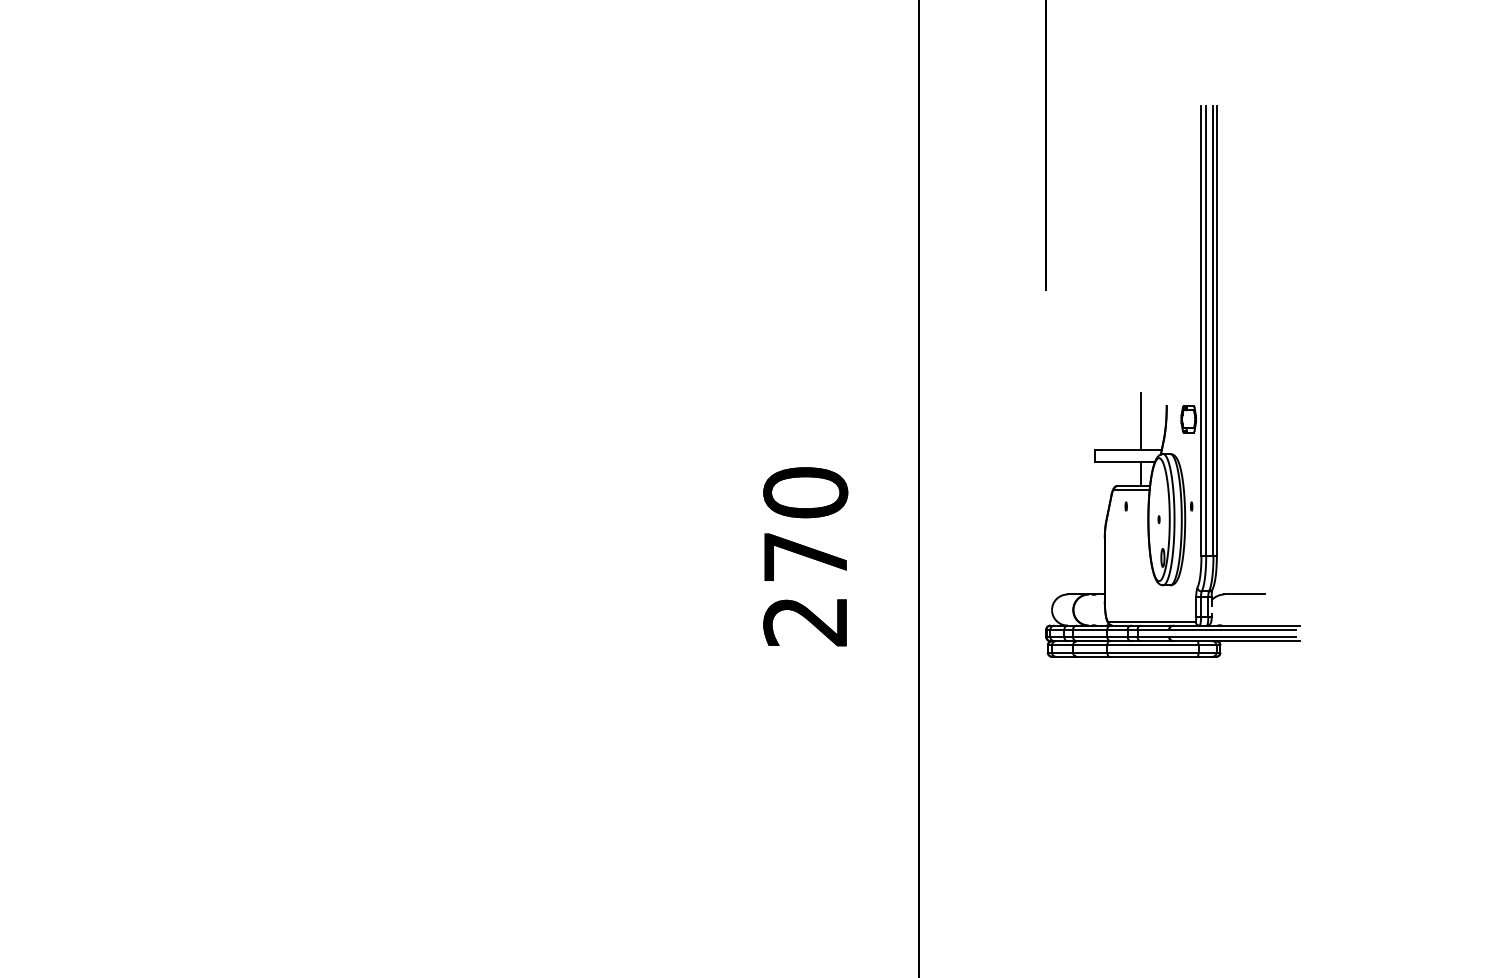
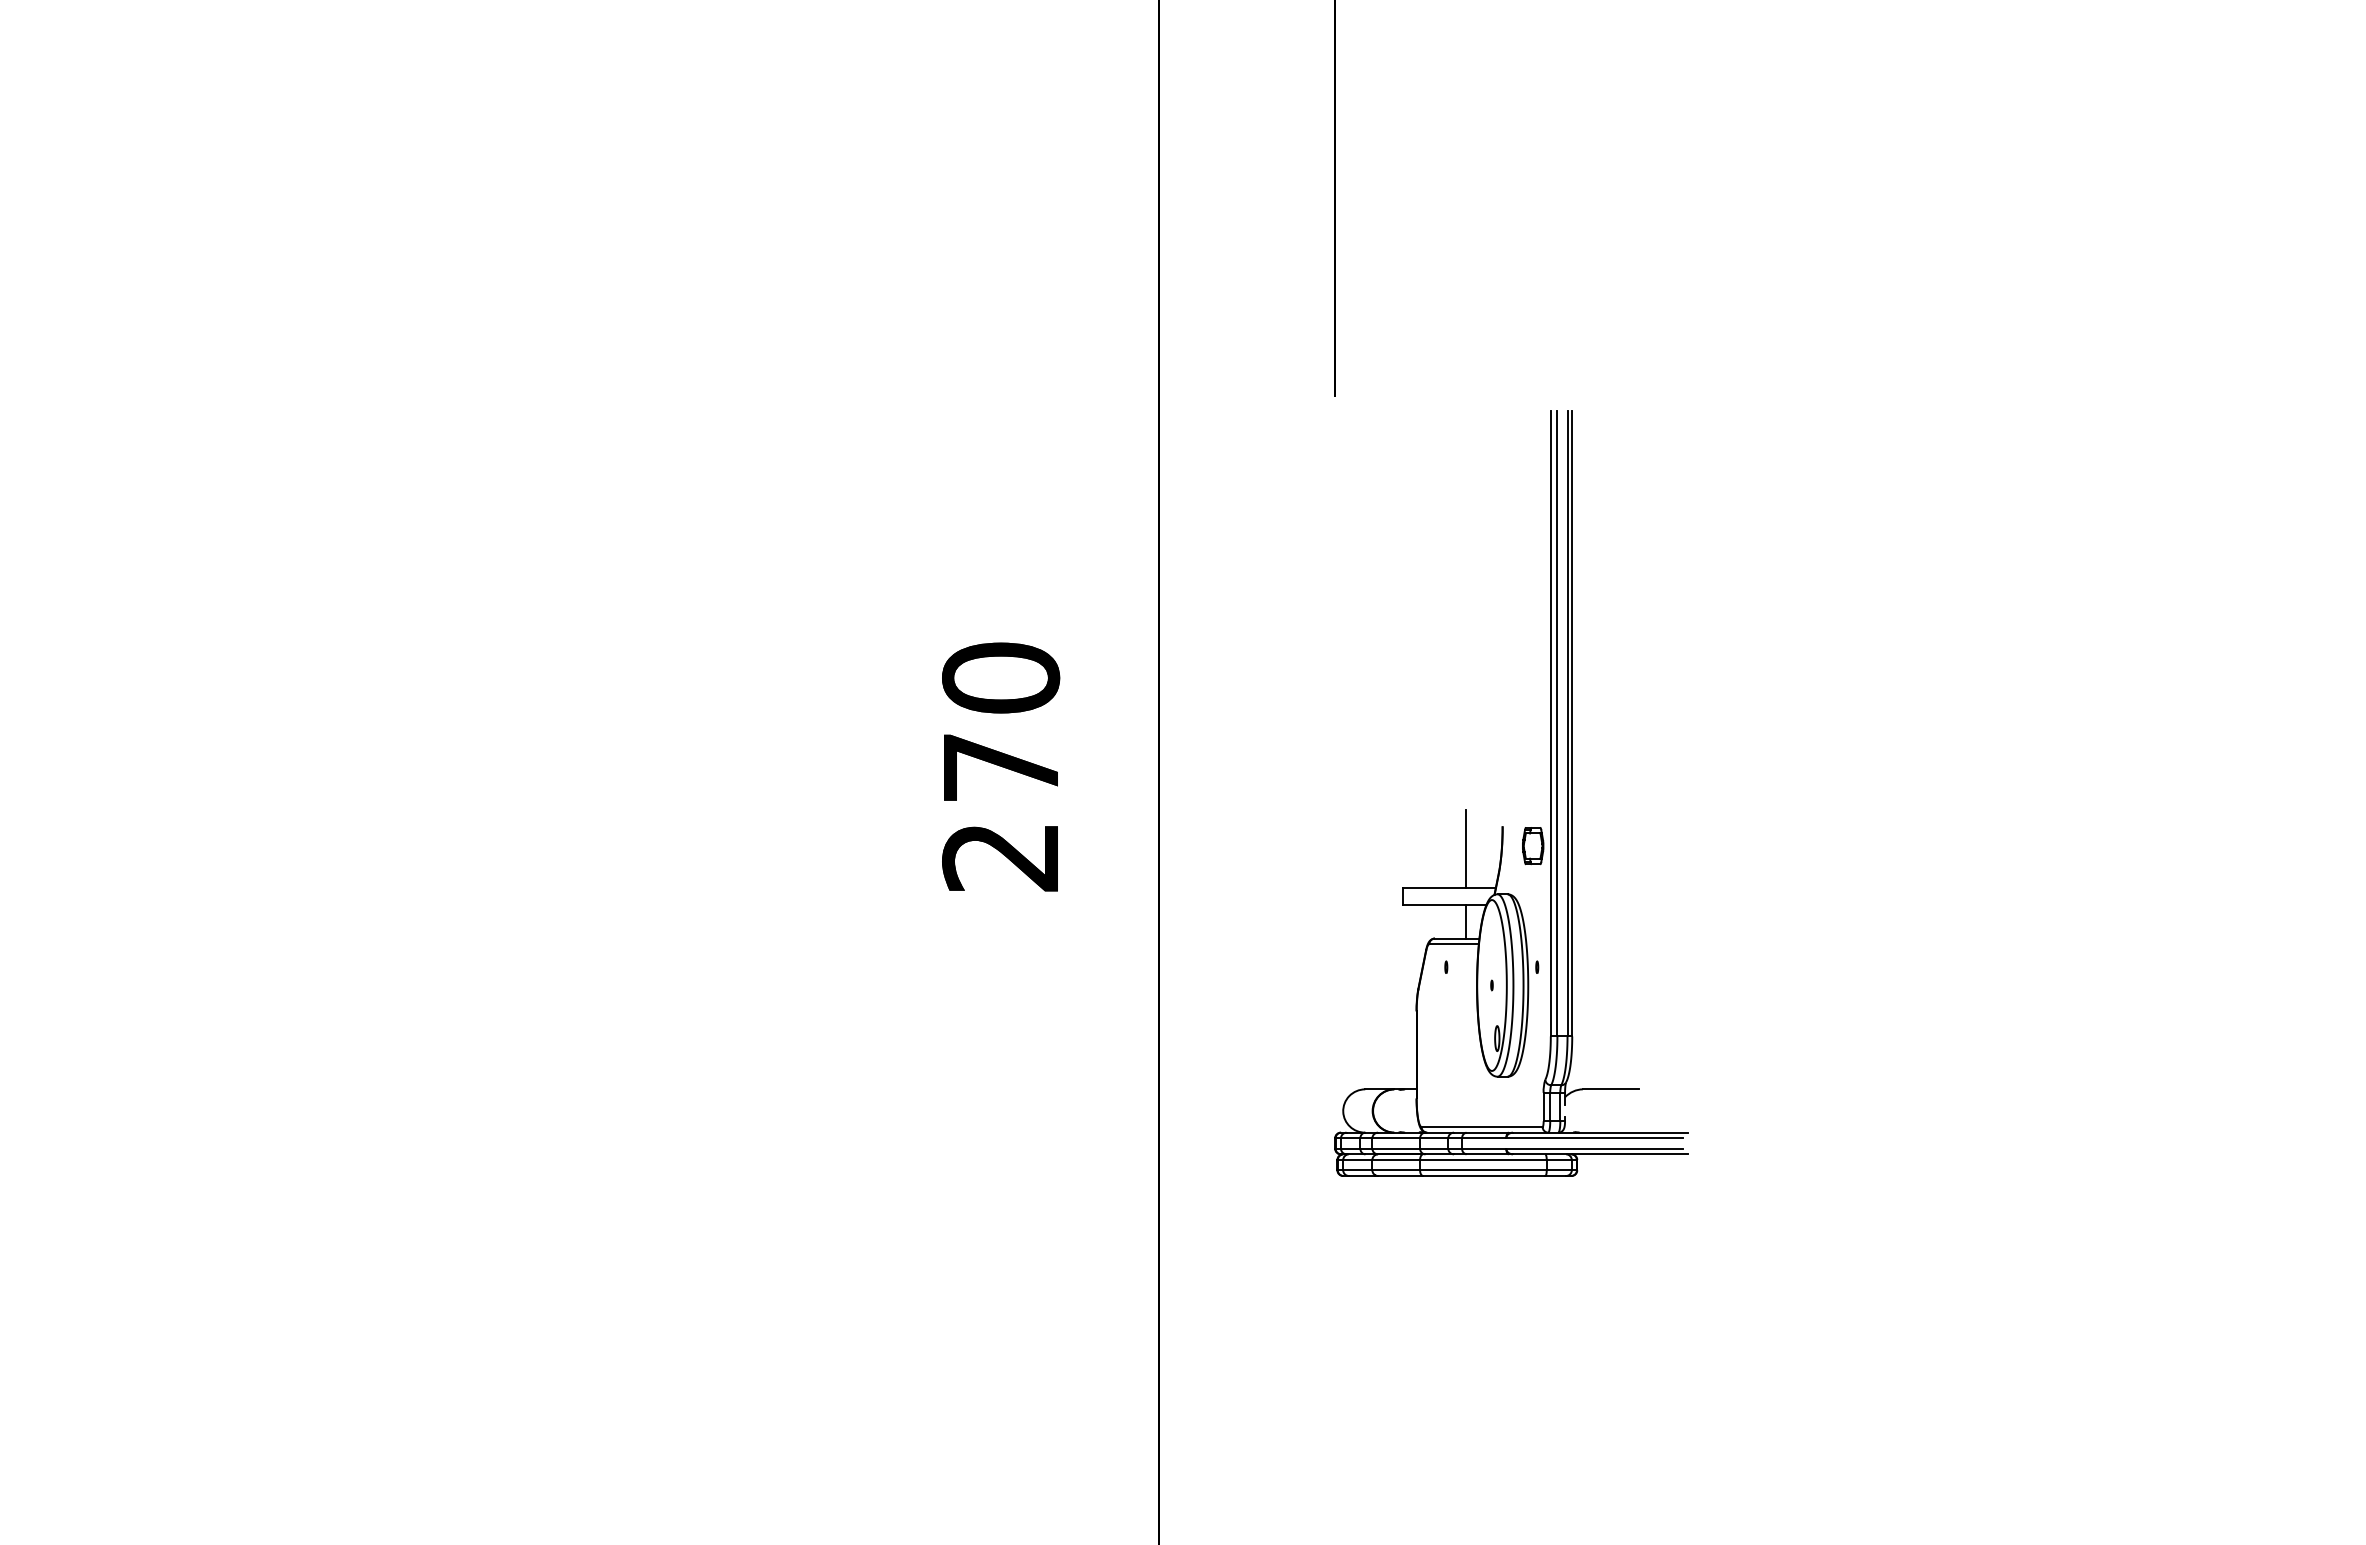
part: (1167, 405) -> (1503, 826), moved

